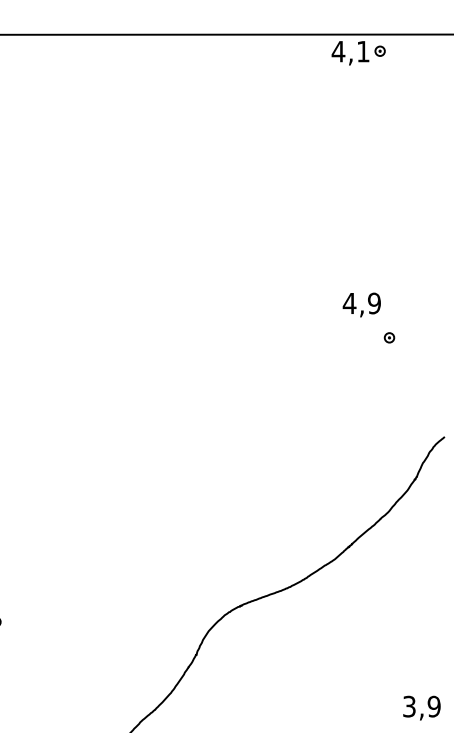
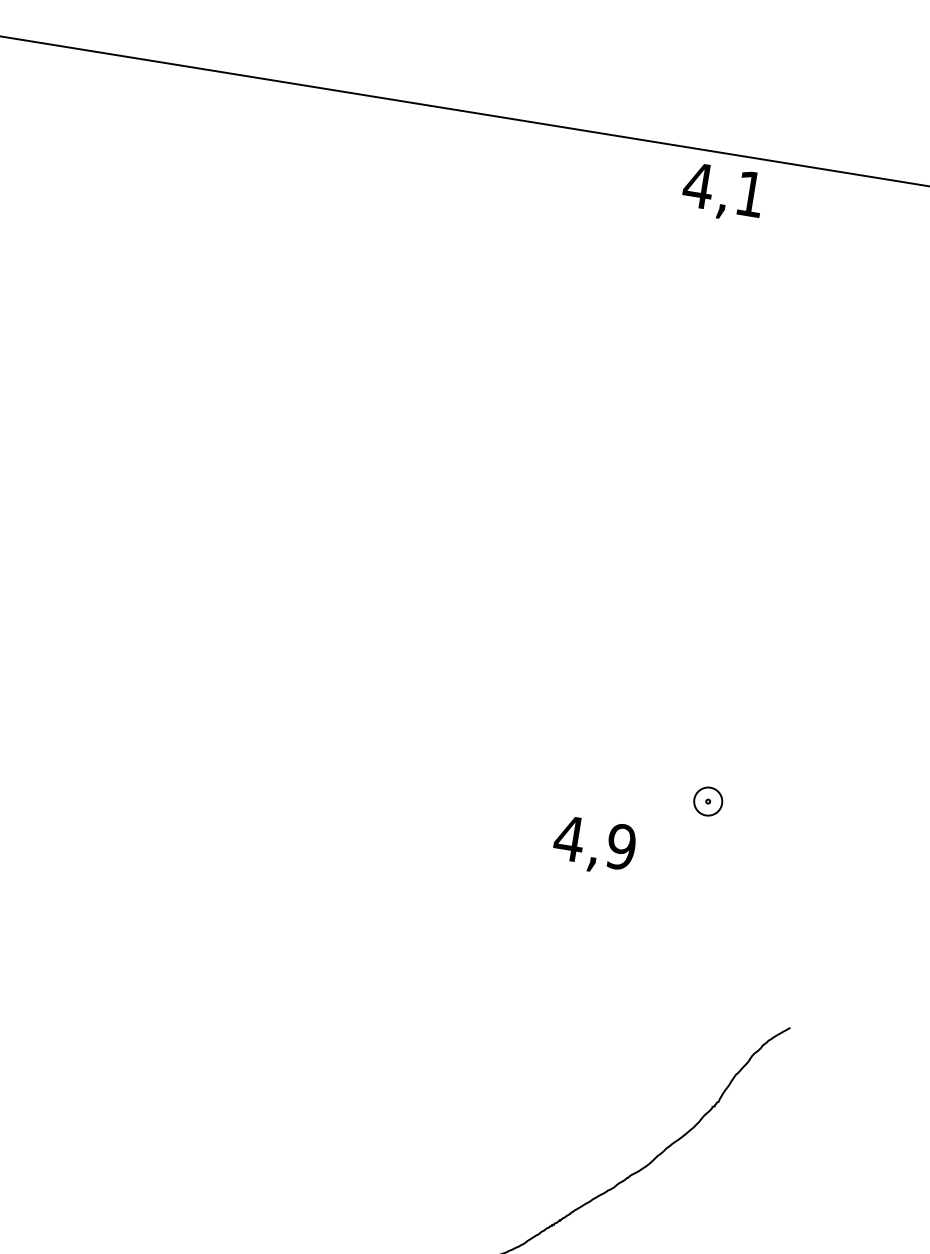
part: (379, 50) -> (784, 197), removed
text: (361, 304) -> (593, 844), moved
part: (389, 337) -> (708, 800), size x1.4

